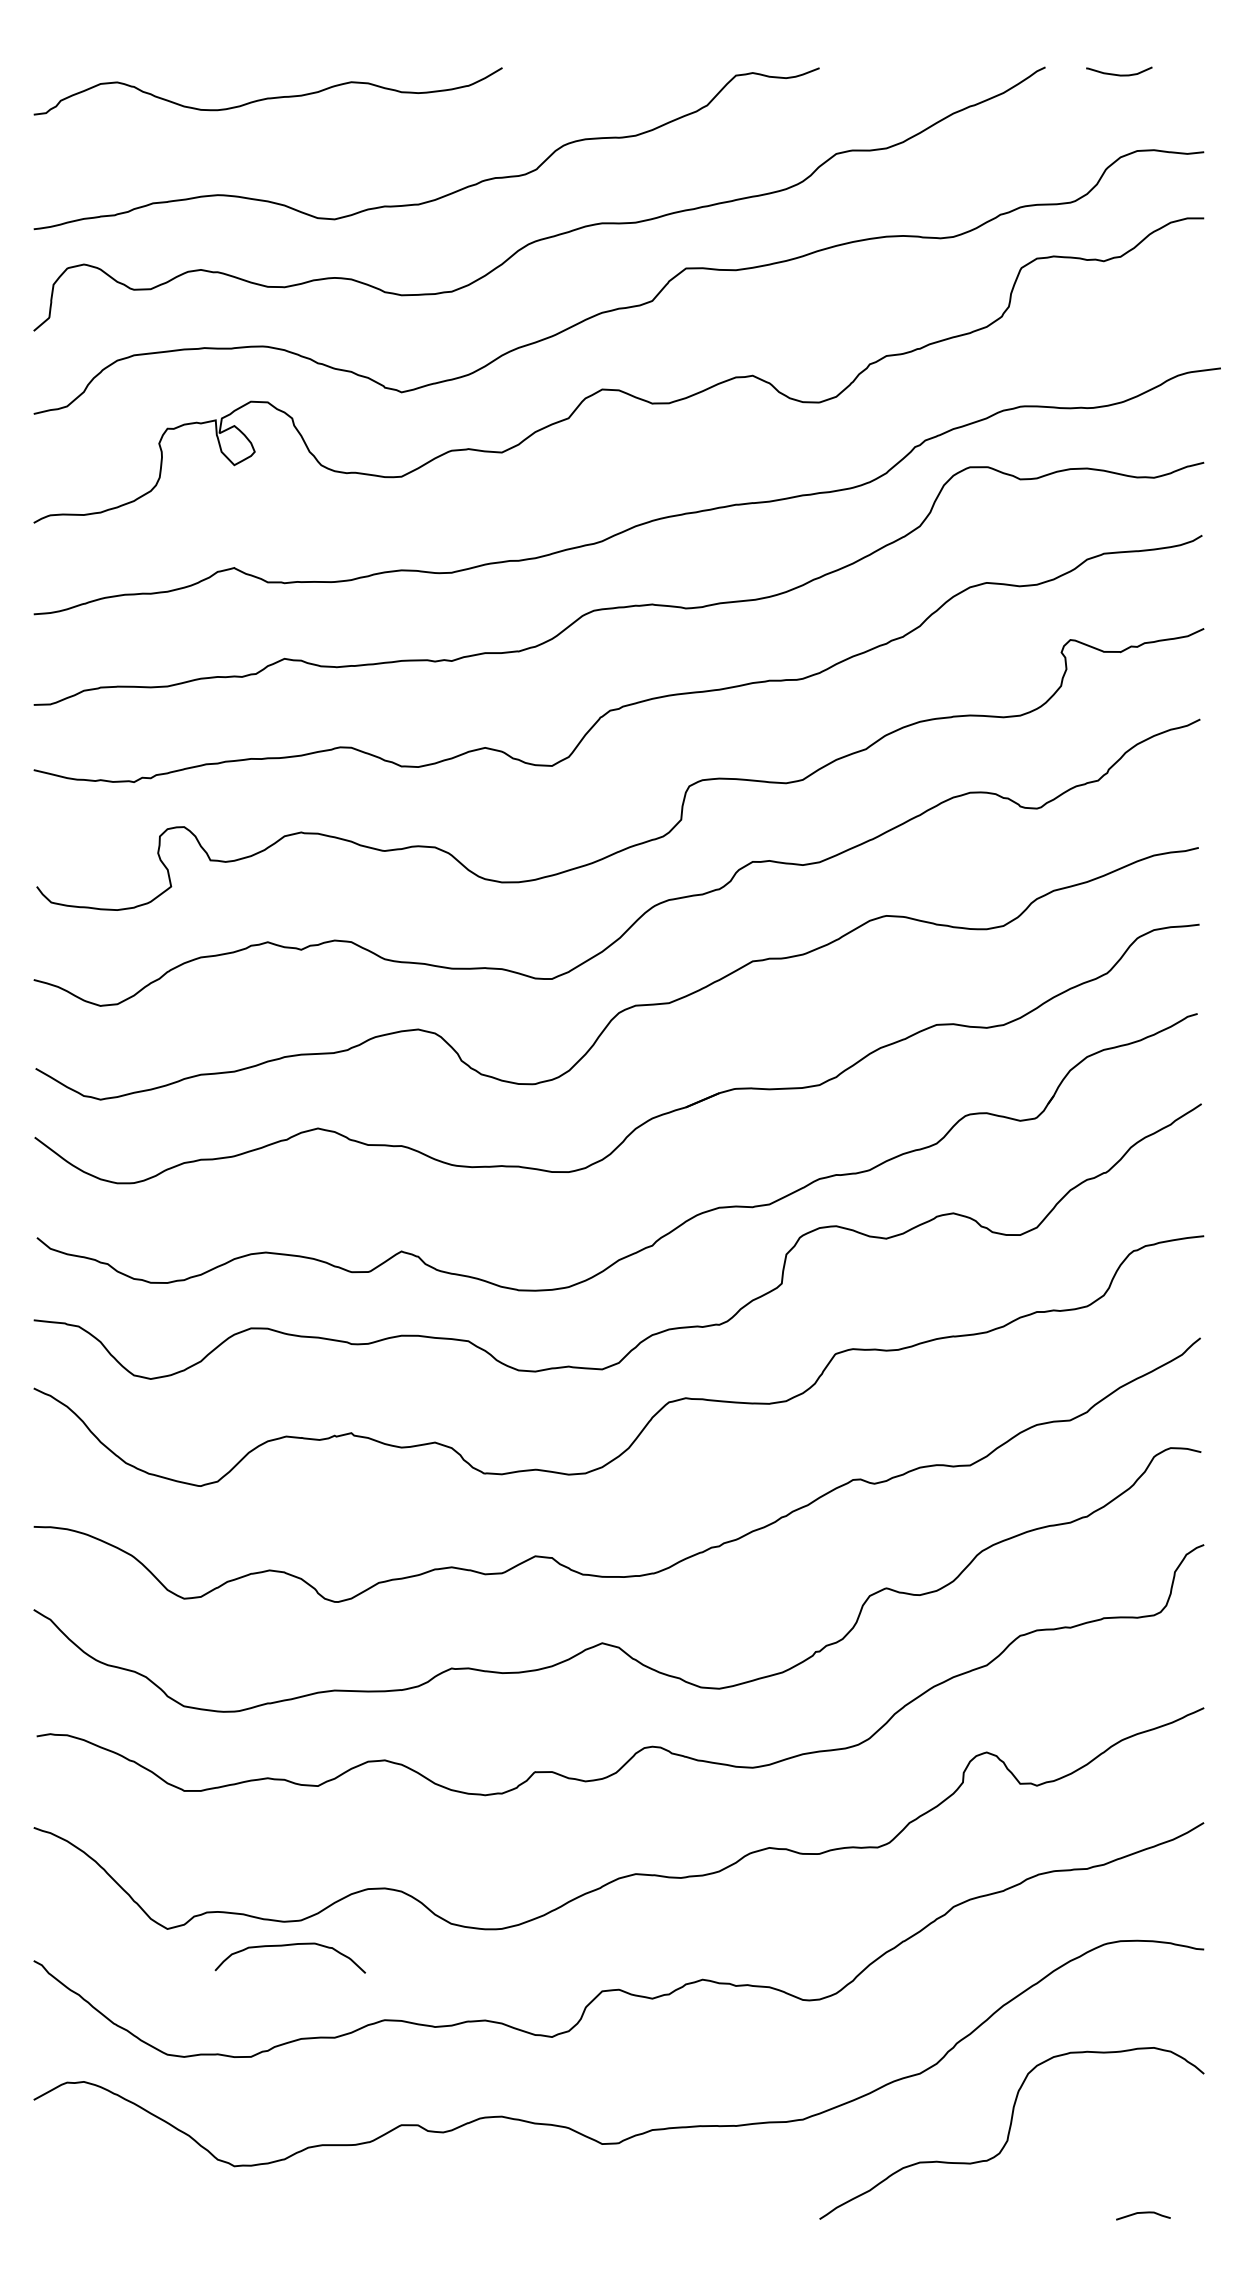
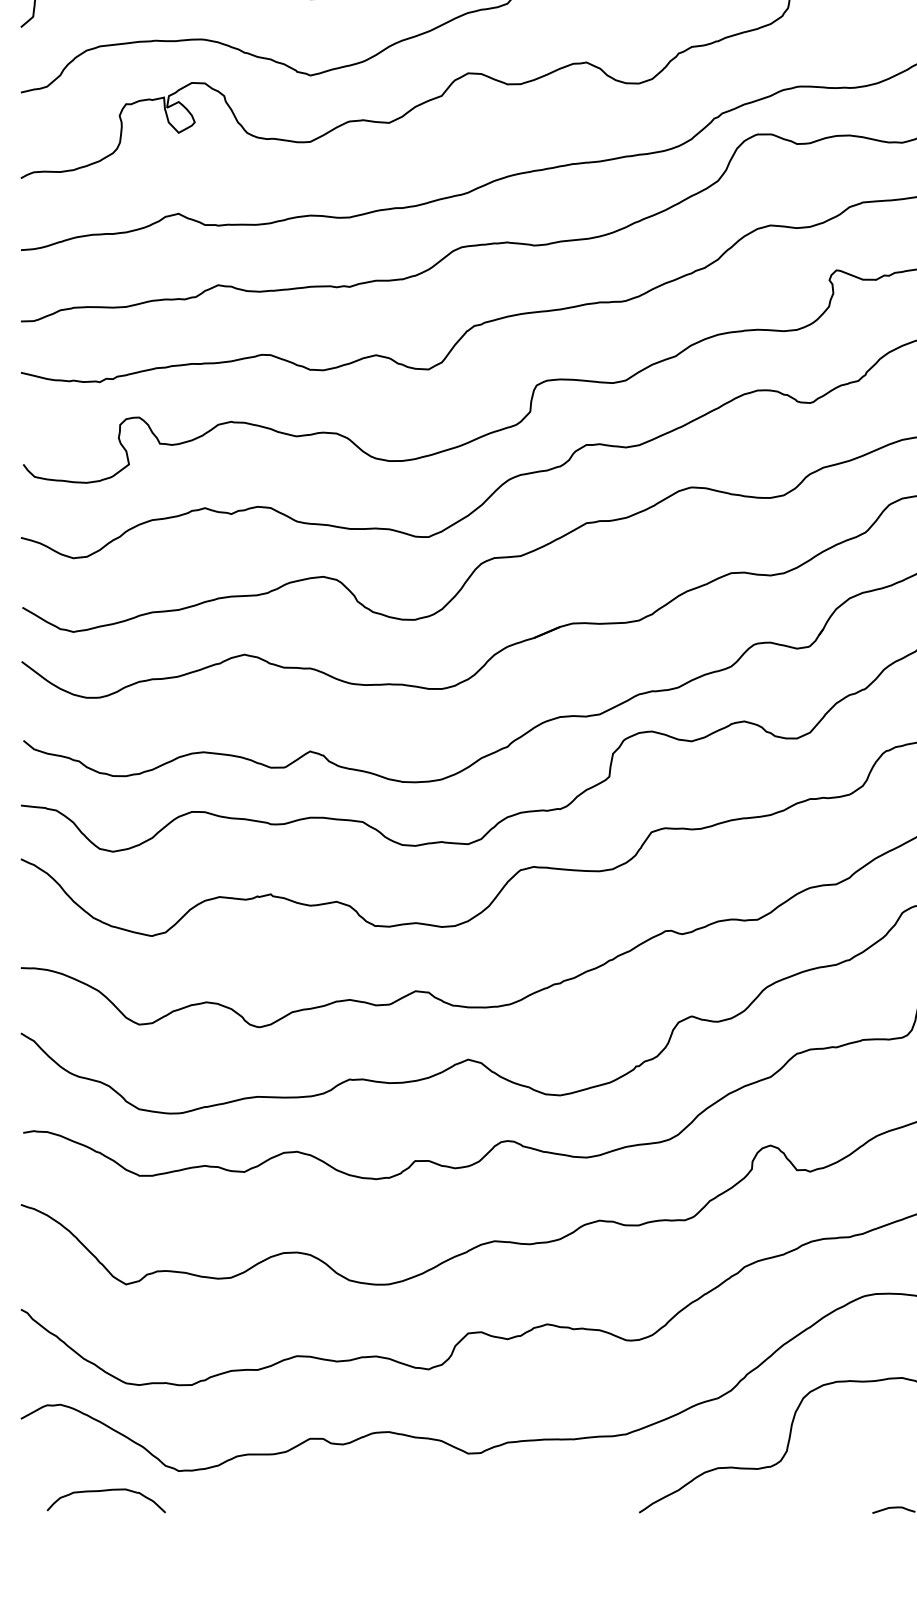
curve: (290, 1945) -> (106, 1490), moved

